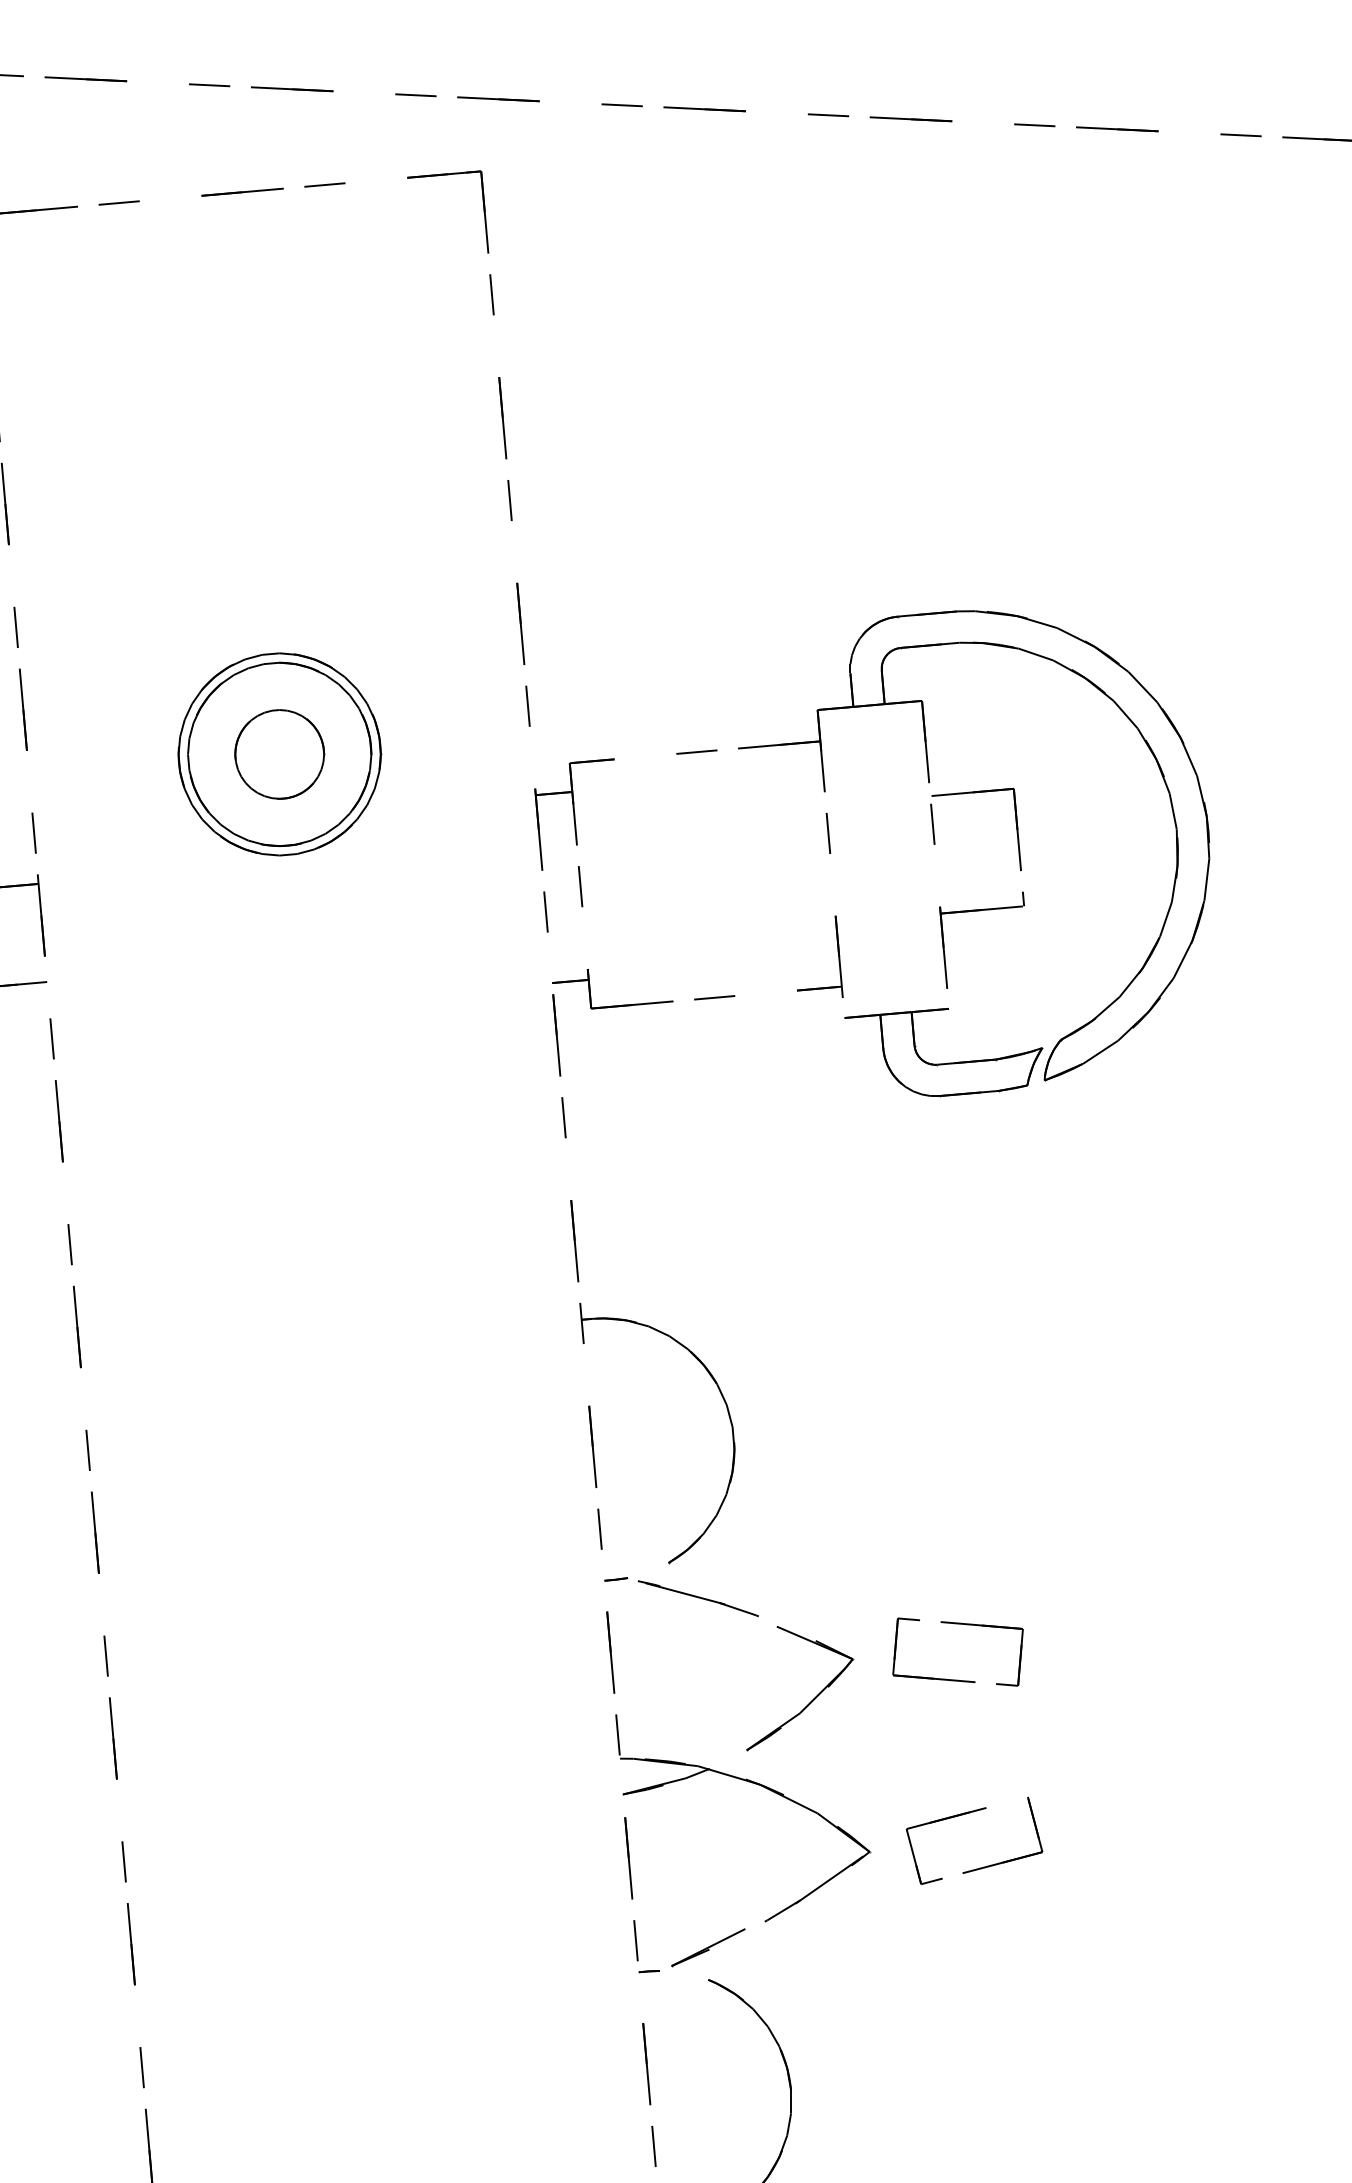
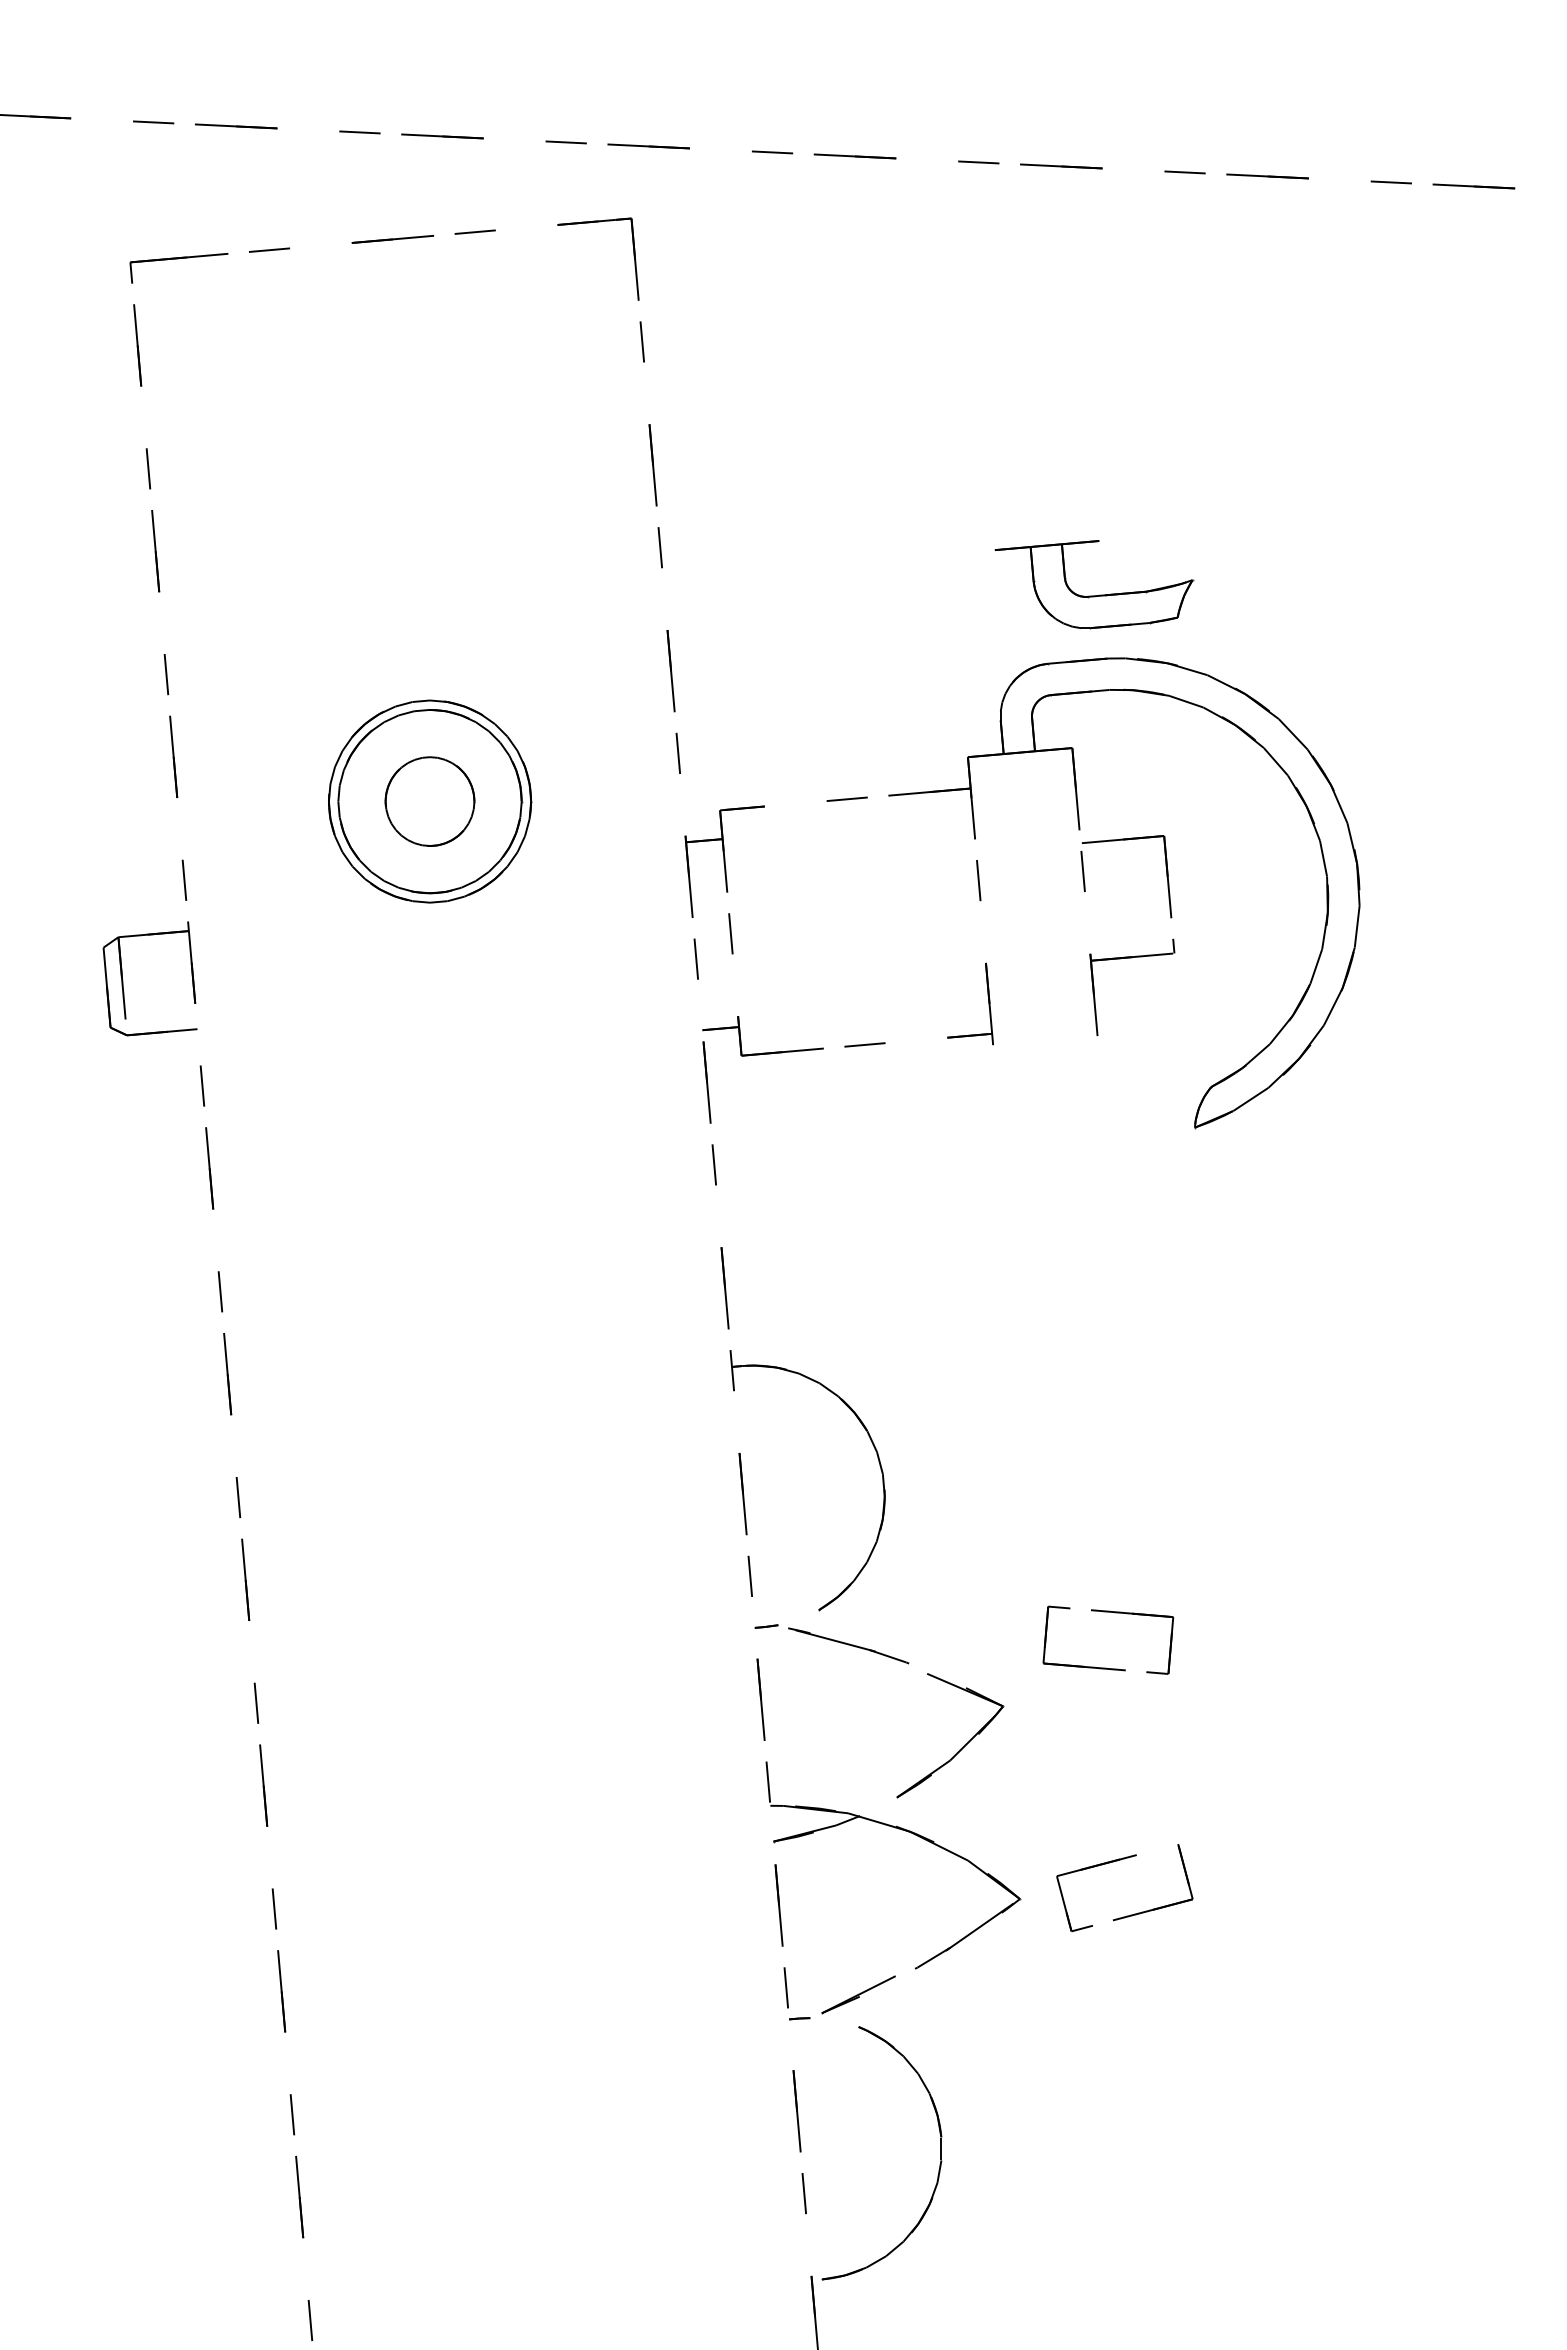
part: (944, 1063) -> (1094, 595), moved
part: (964, 1625) -> (1114, 1613), moved

